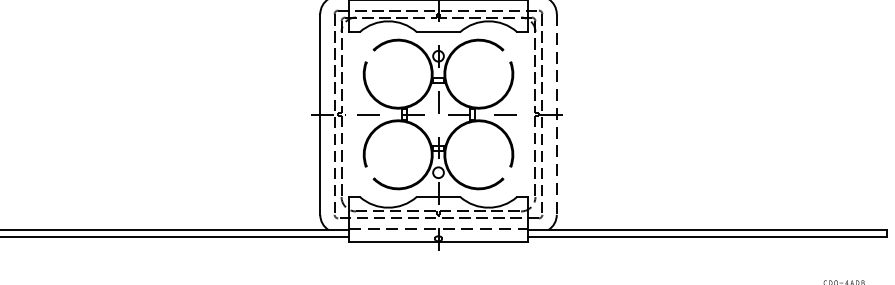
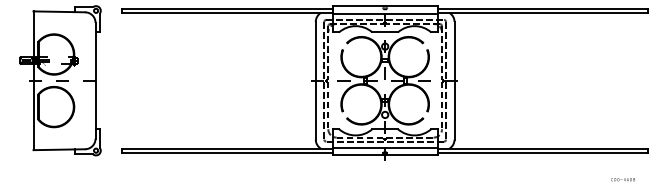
line: (556, 114) -> (454, 80), dashed -> solid
line: (439, 228) -> (385, 147), dashed -> solid

